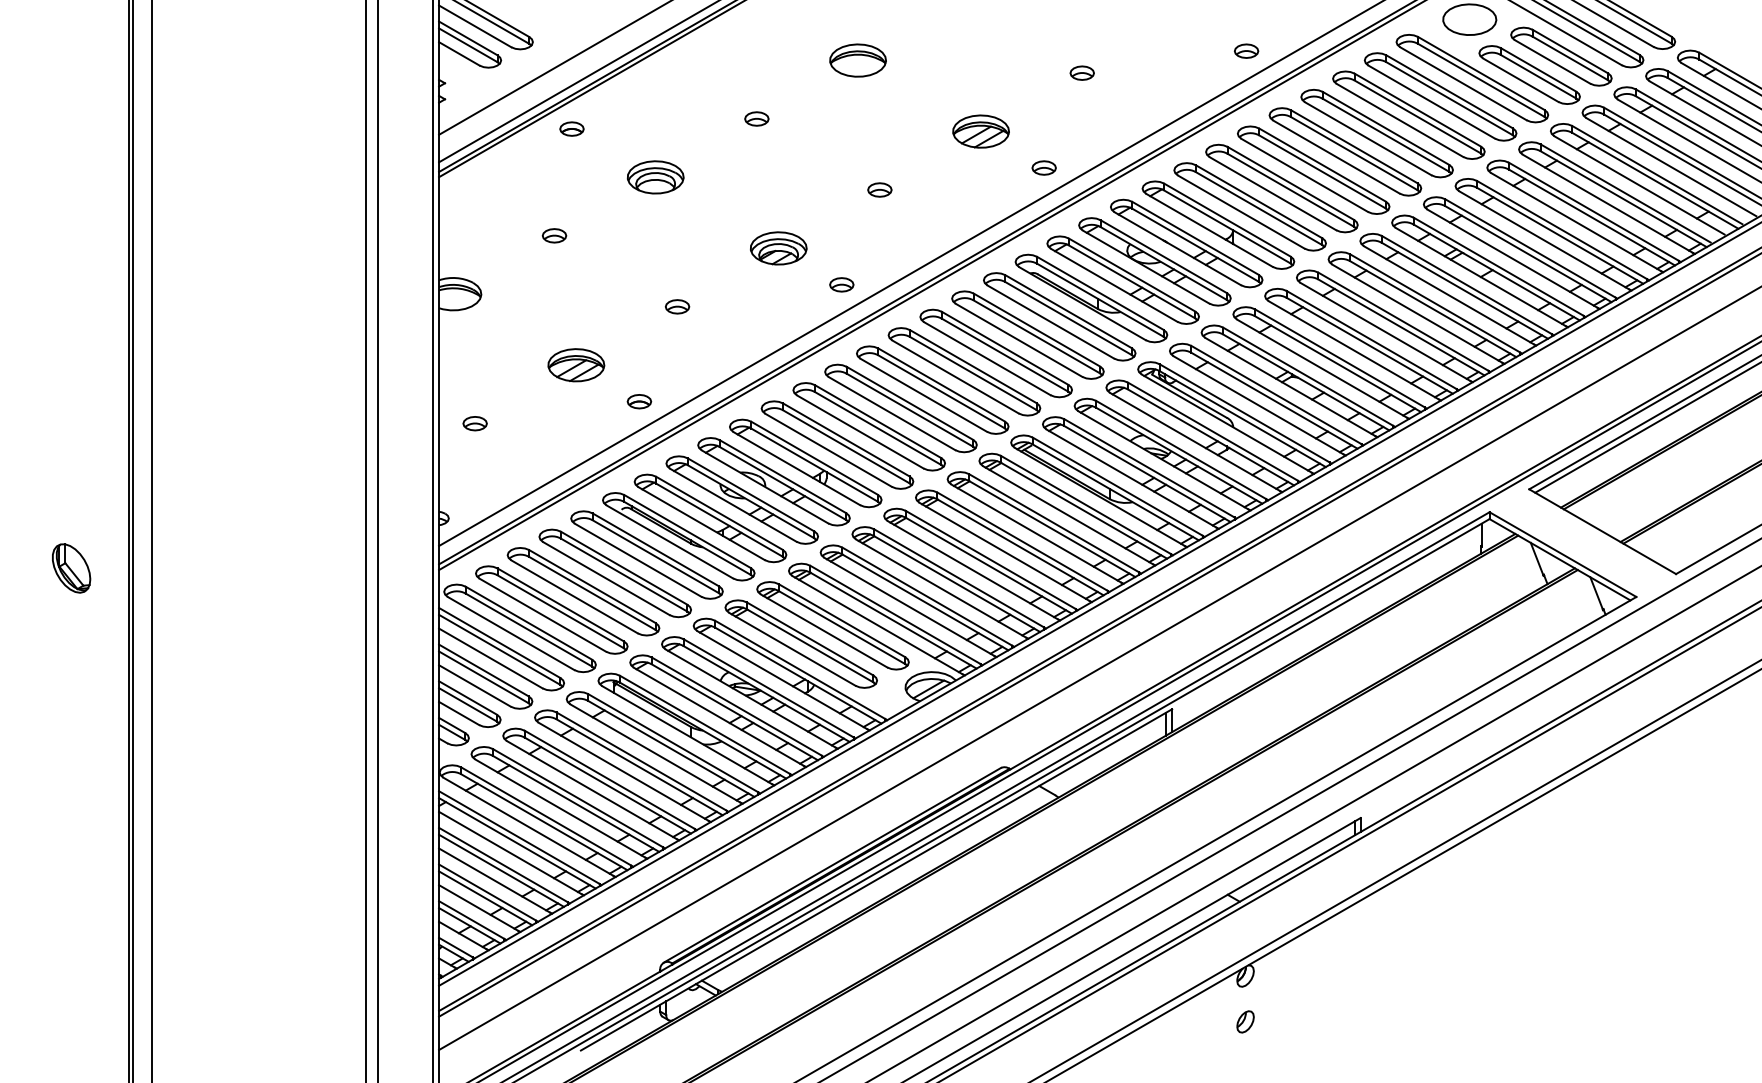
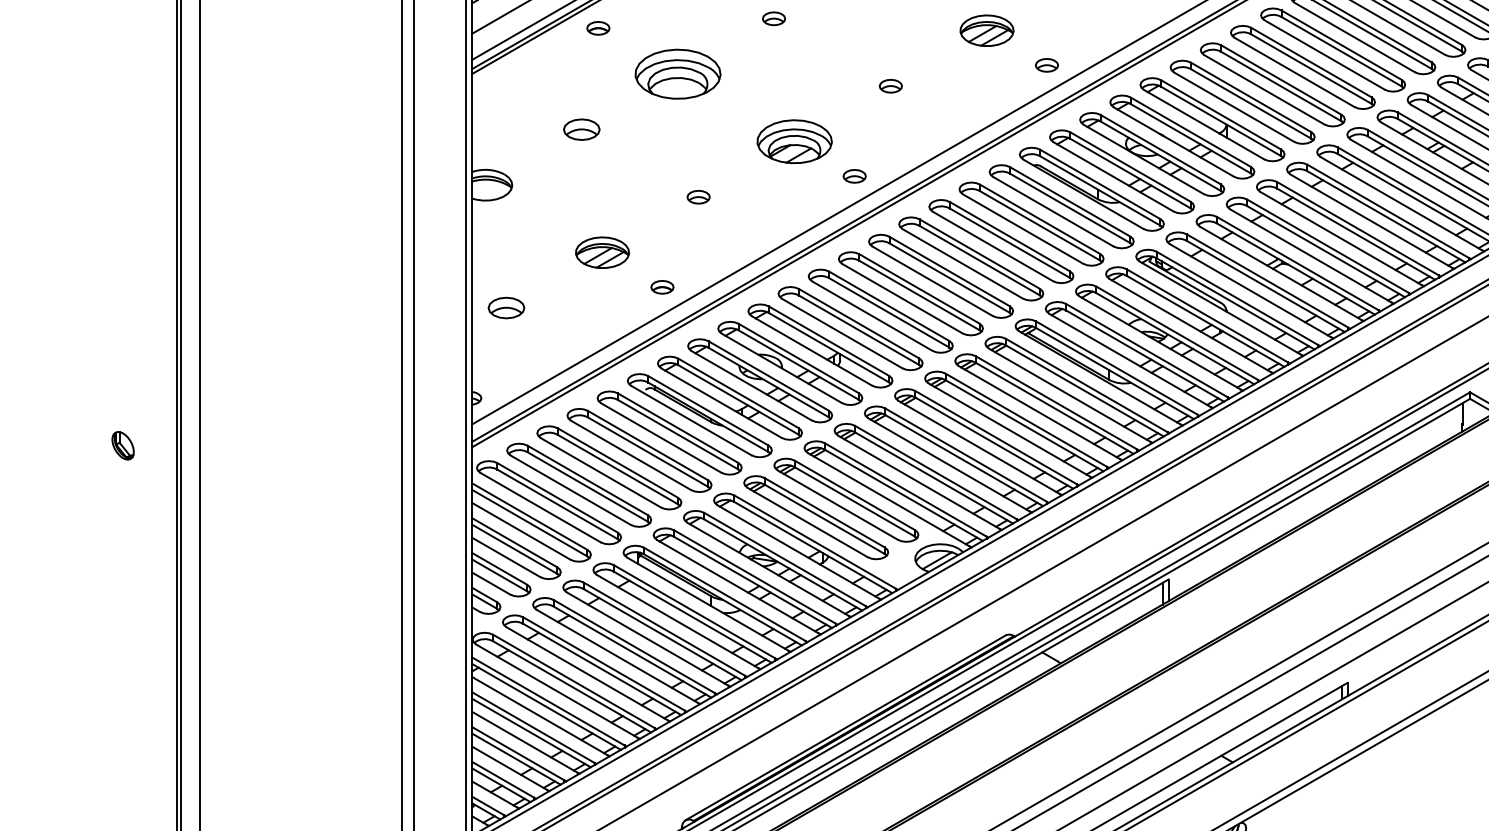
part: (655, 177) -> (677, 74), size x1.6
part: (554, 235) -> (581, 129), size x1.6
part: (778, 248) -> (794, 141), size x1.4
part: (474, 423) -> (505, 308), size x1.6
part: (71, 568) -> (122, 445), size x0.6

